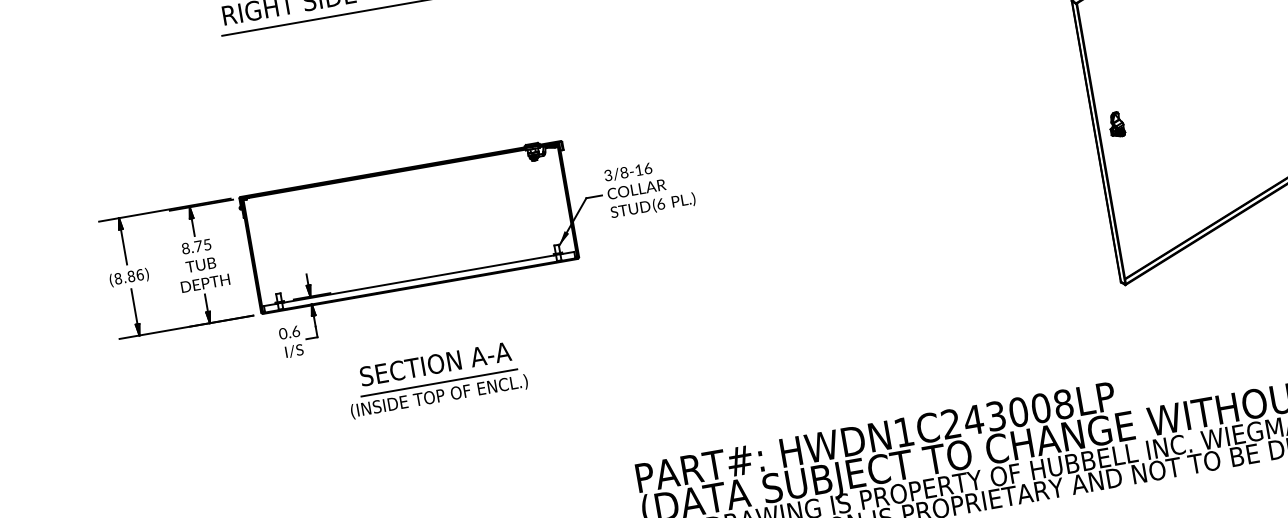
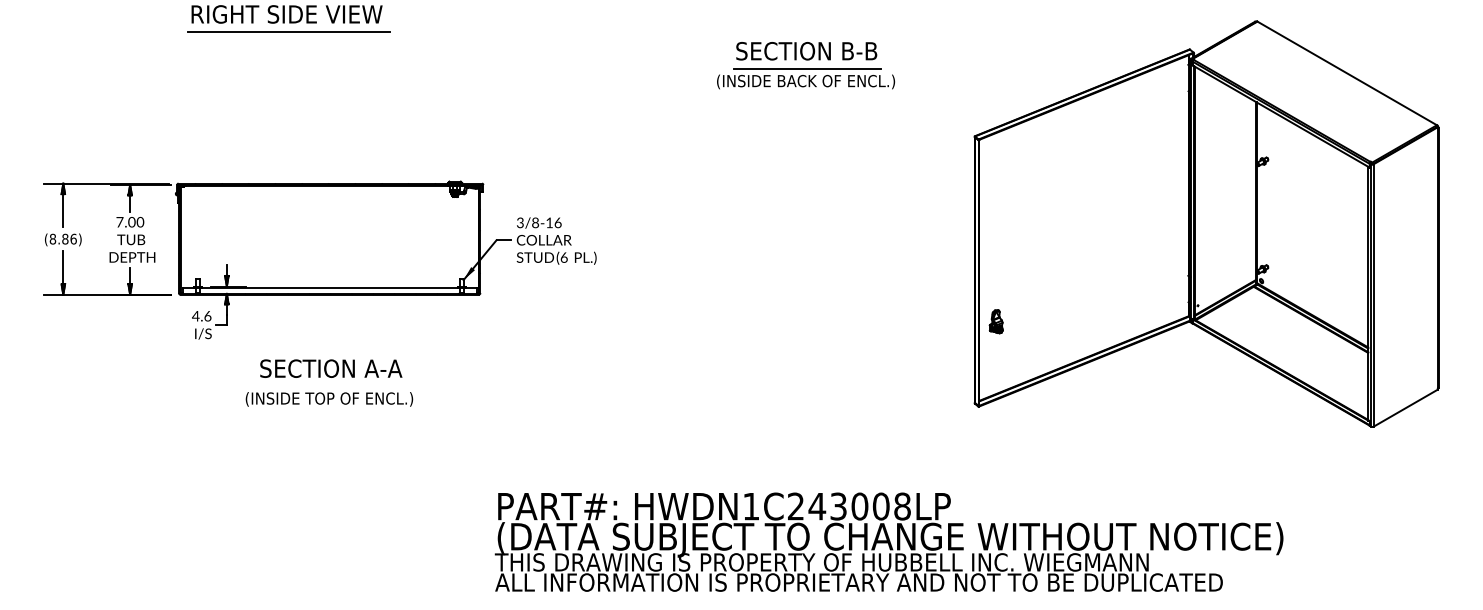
part: (1115, 124) -> (995, 321), moved
text: (197, 246) -> (130, 222), 8.75 -> 7.00
text: (282, 332) -> (195, 315), 0.6 -> 4.6
line: (439, 382) -> (331, 386), removed

